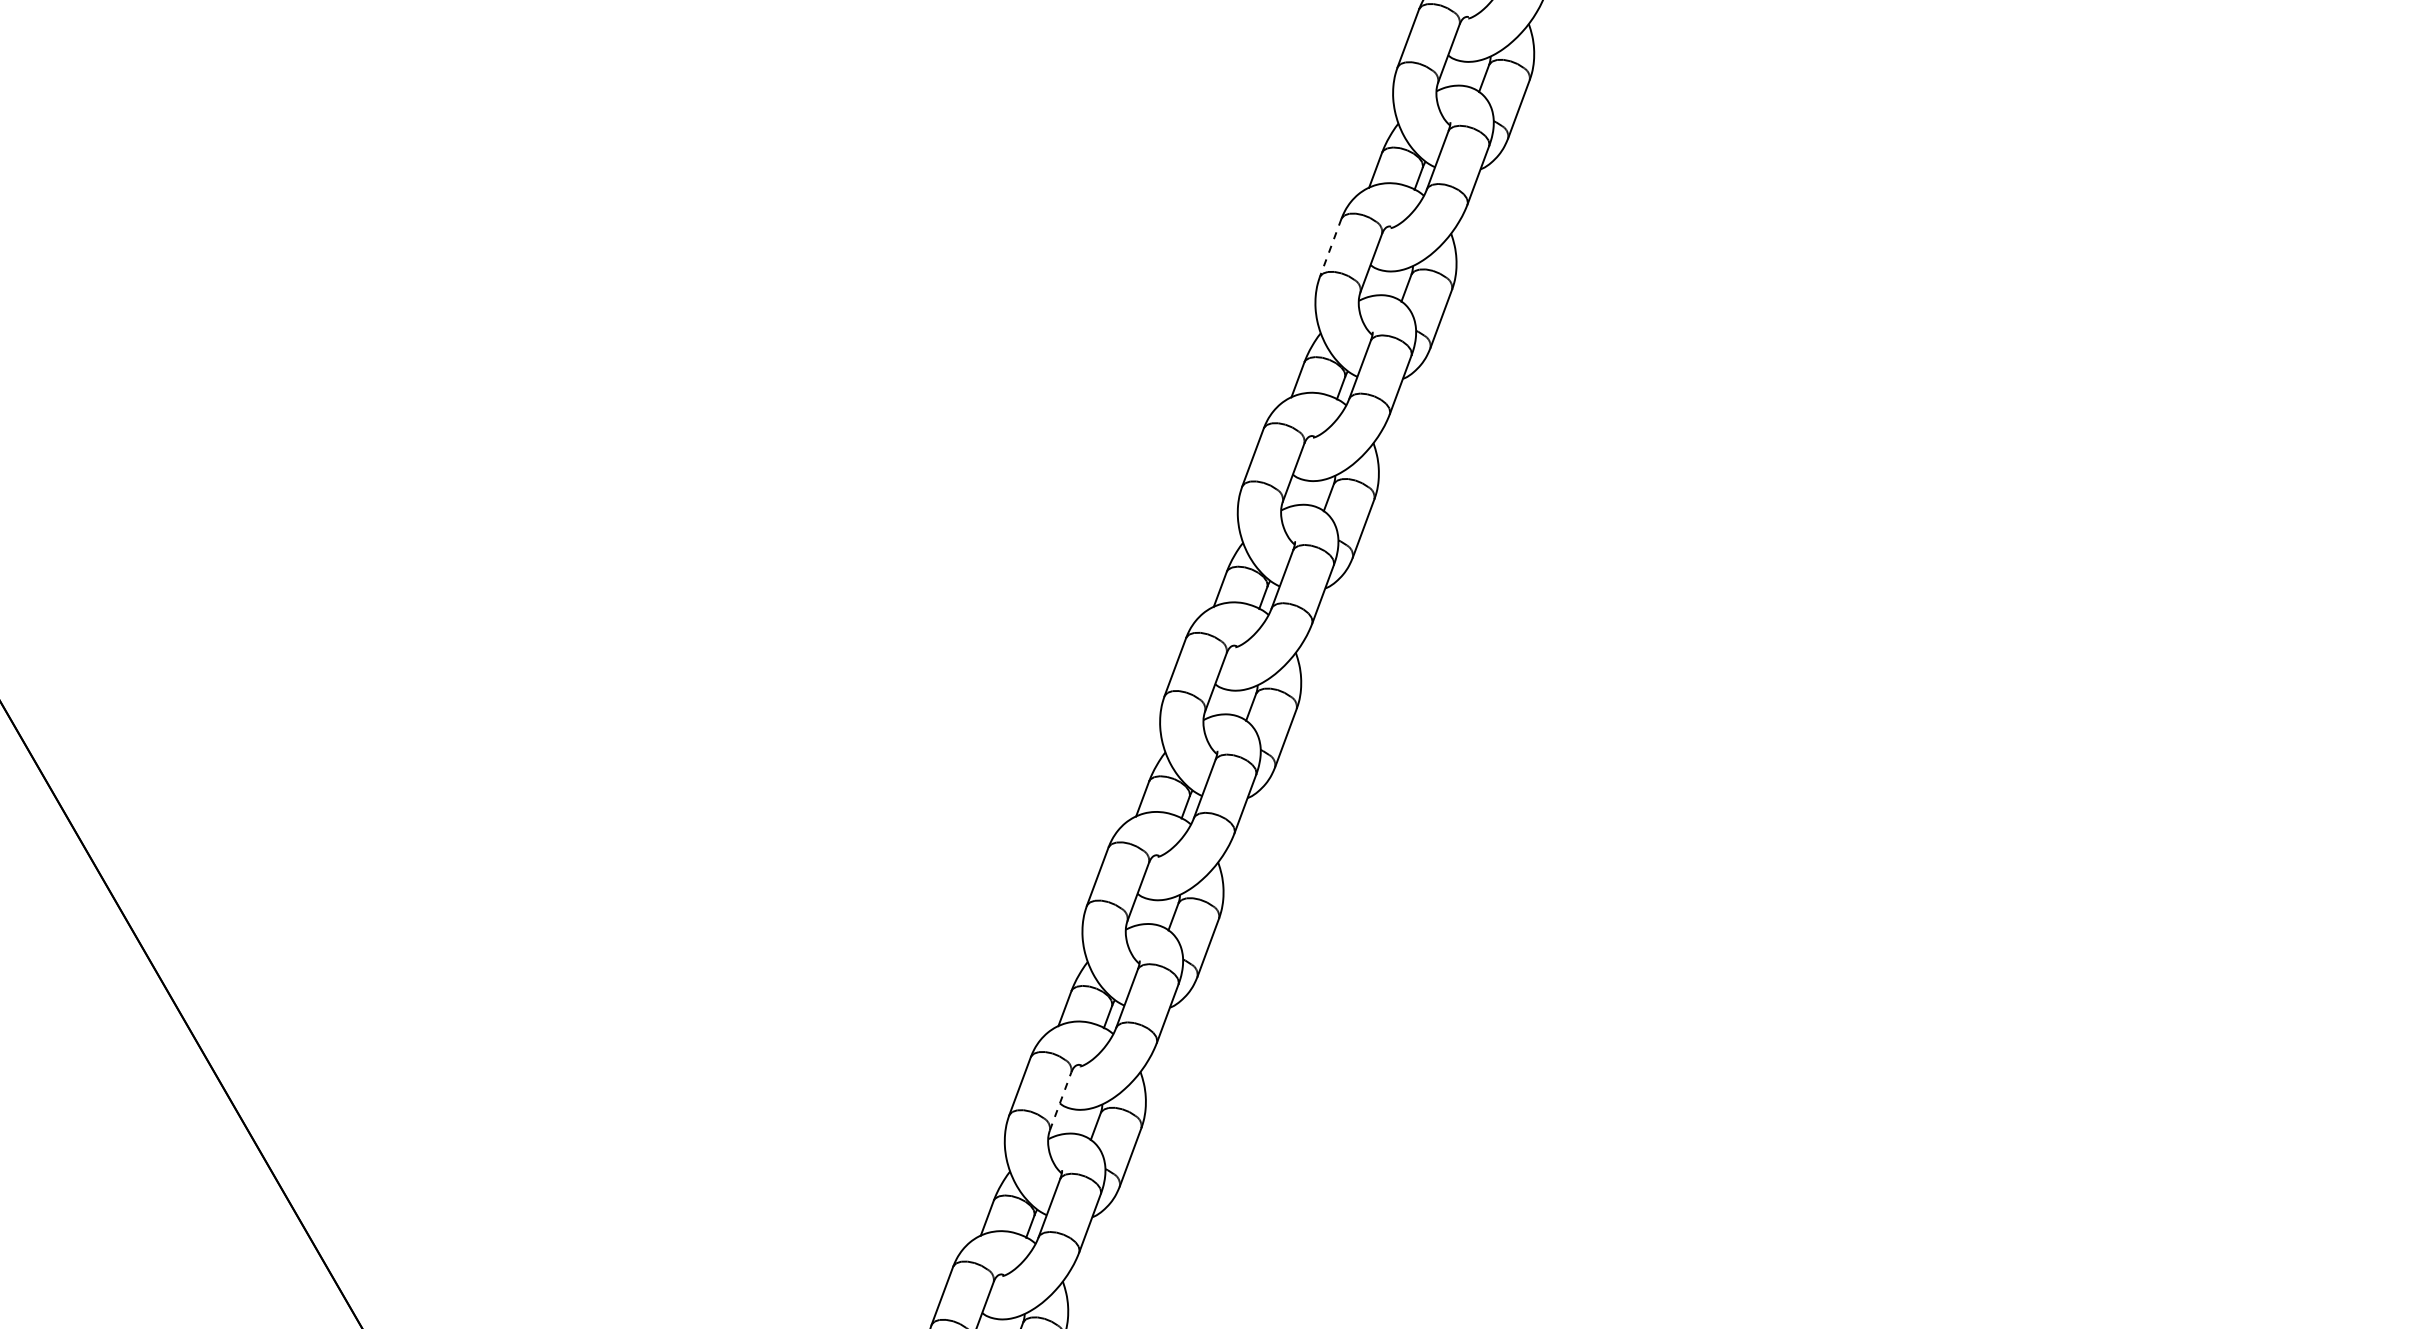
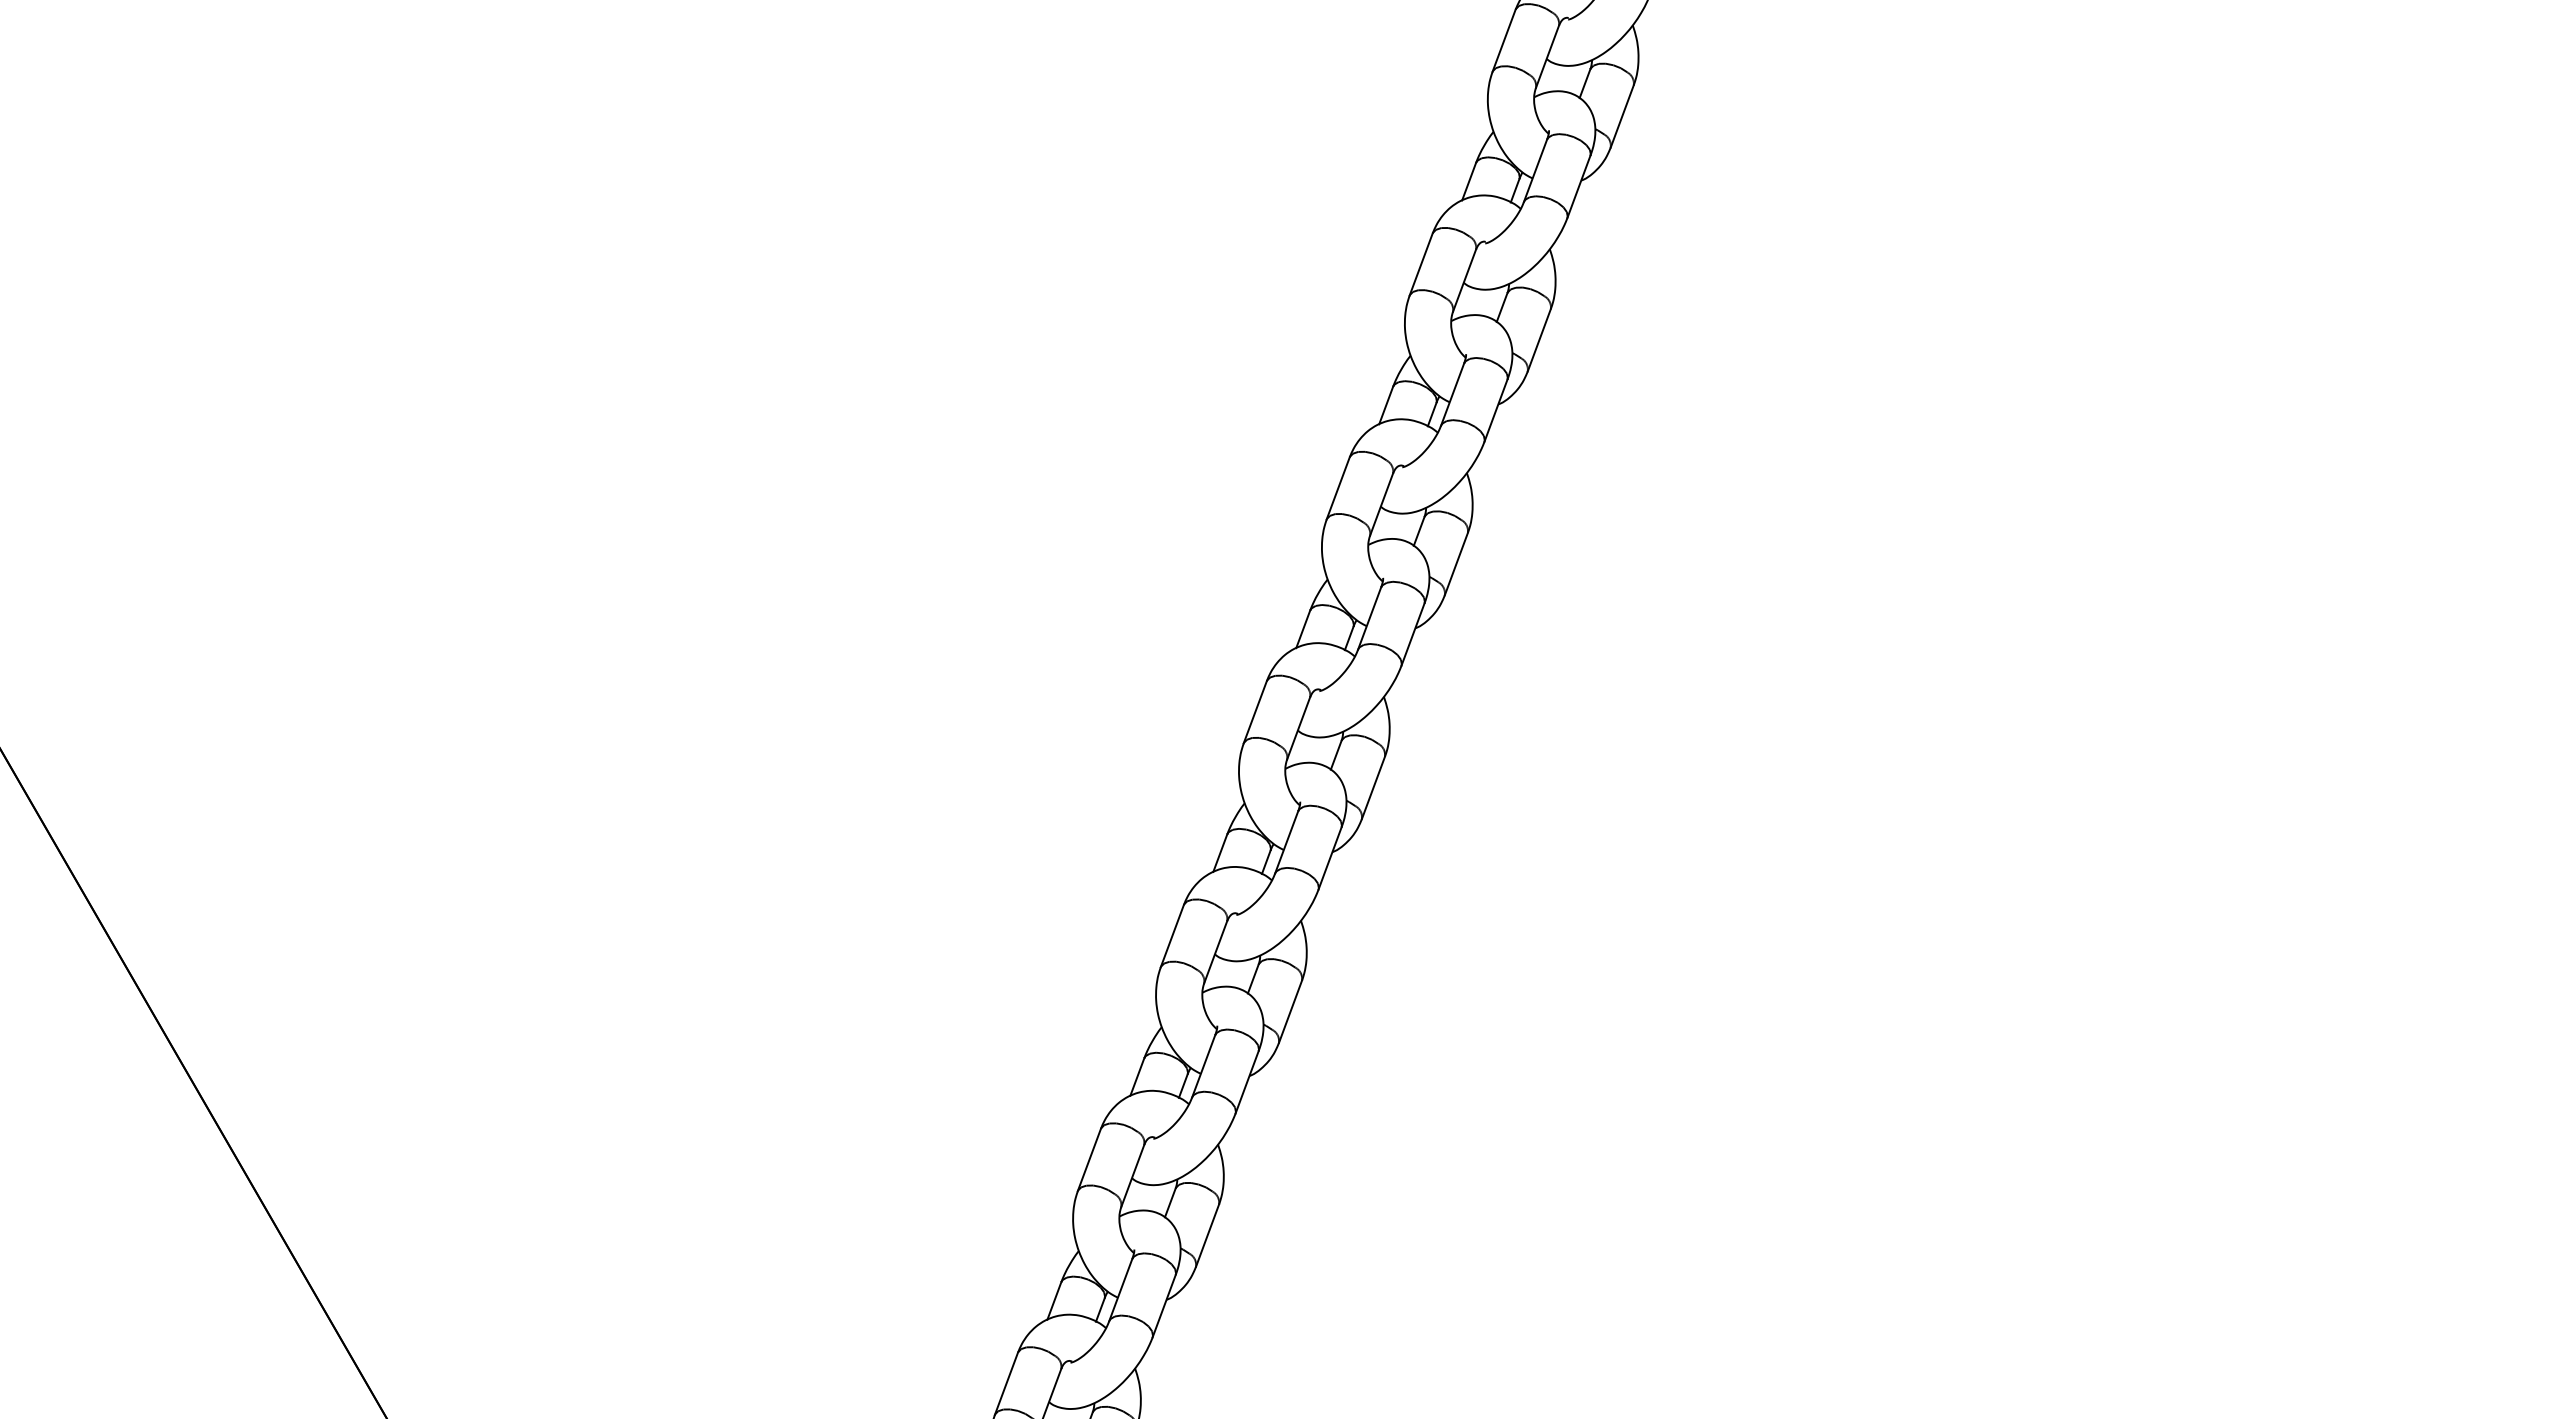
line: (1330, 248) -> (1420, 265), dashed -> solid
line: (1060, 1100) -> (1132, 1175), dashed -> solid

